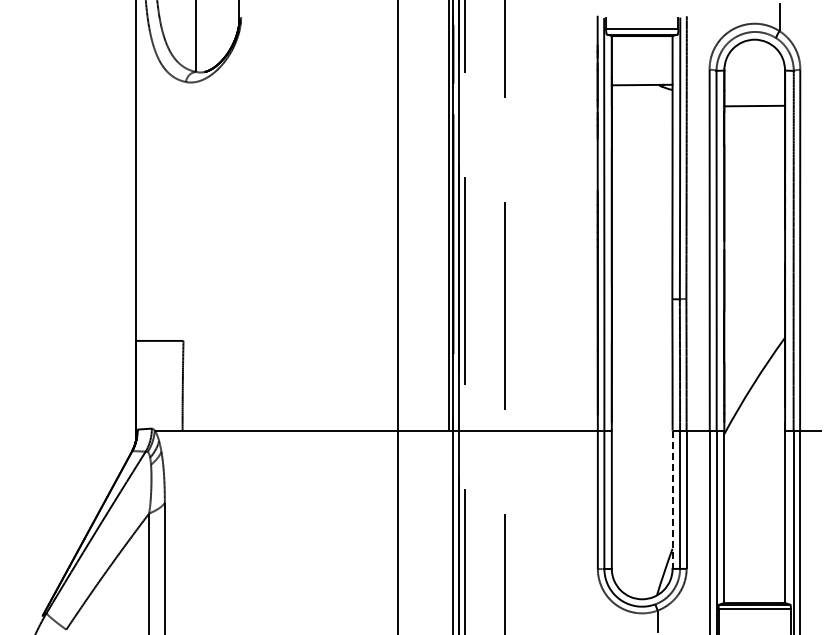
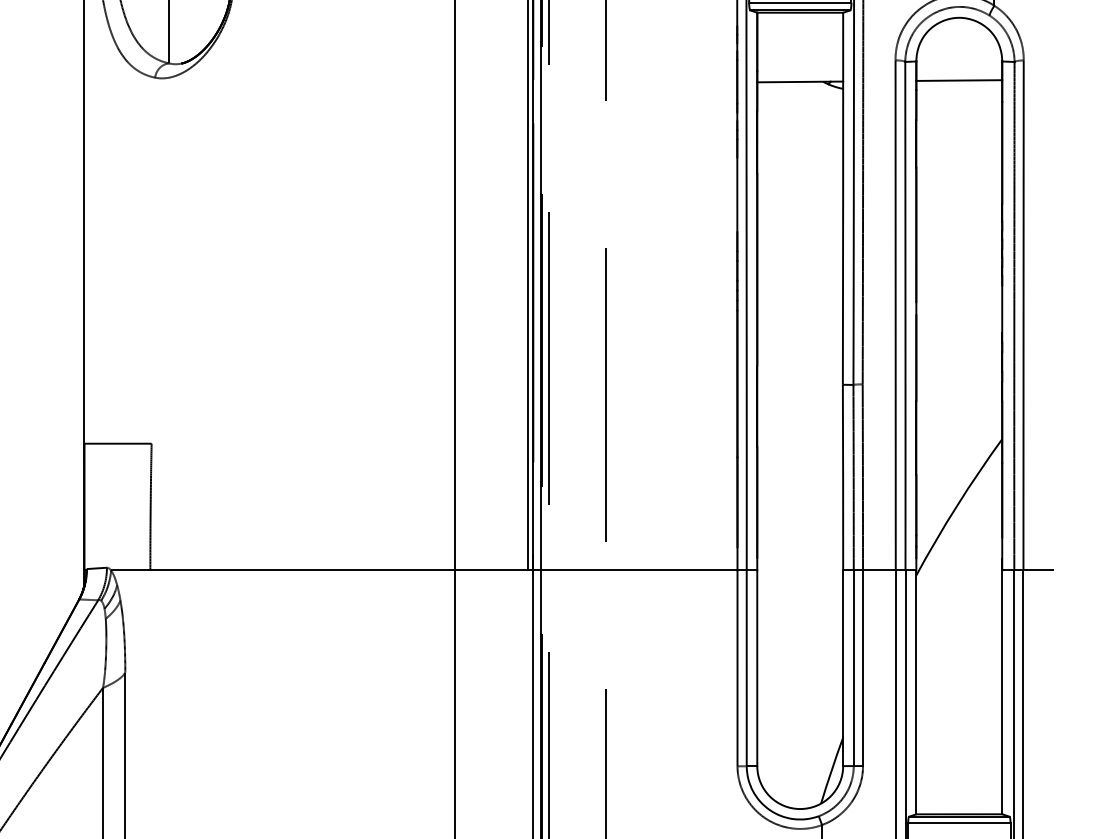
line: (754, 105) -> (958, 79), moved
line: (672, 500) -> (843, 669), dashed -> solid

